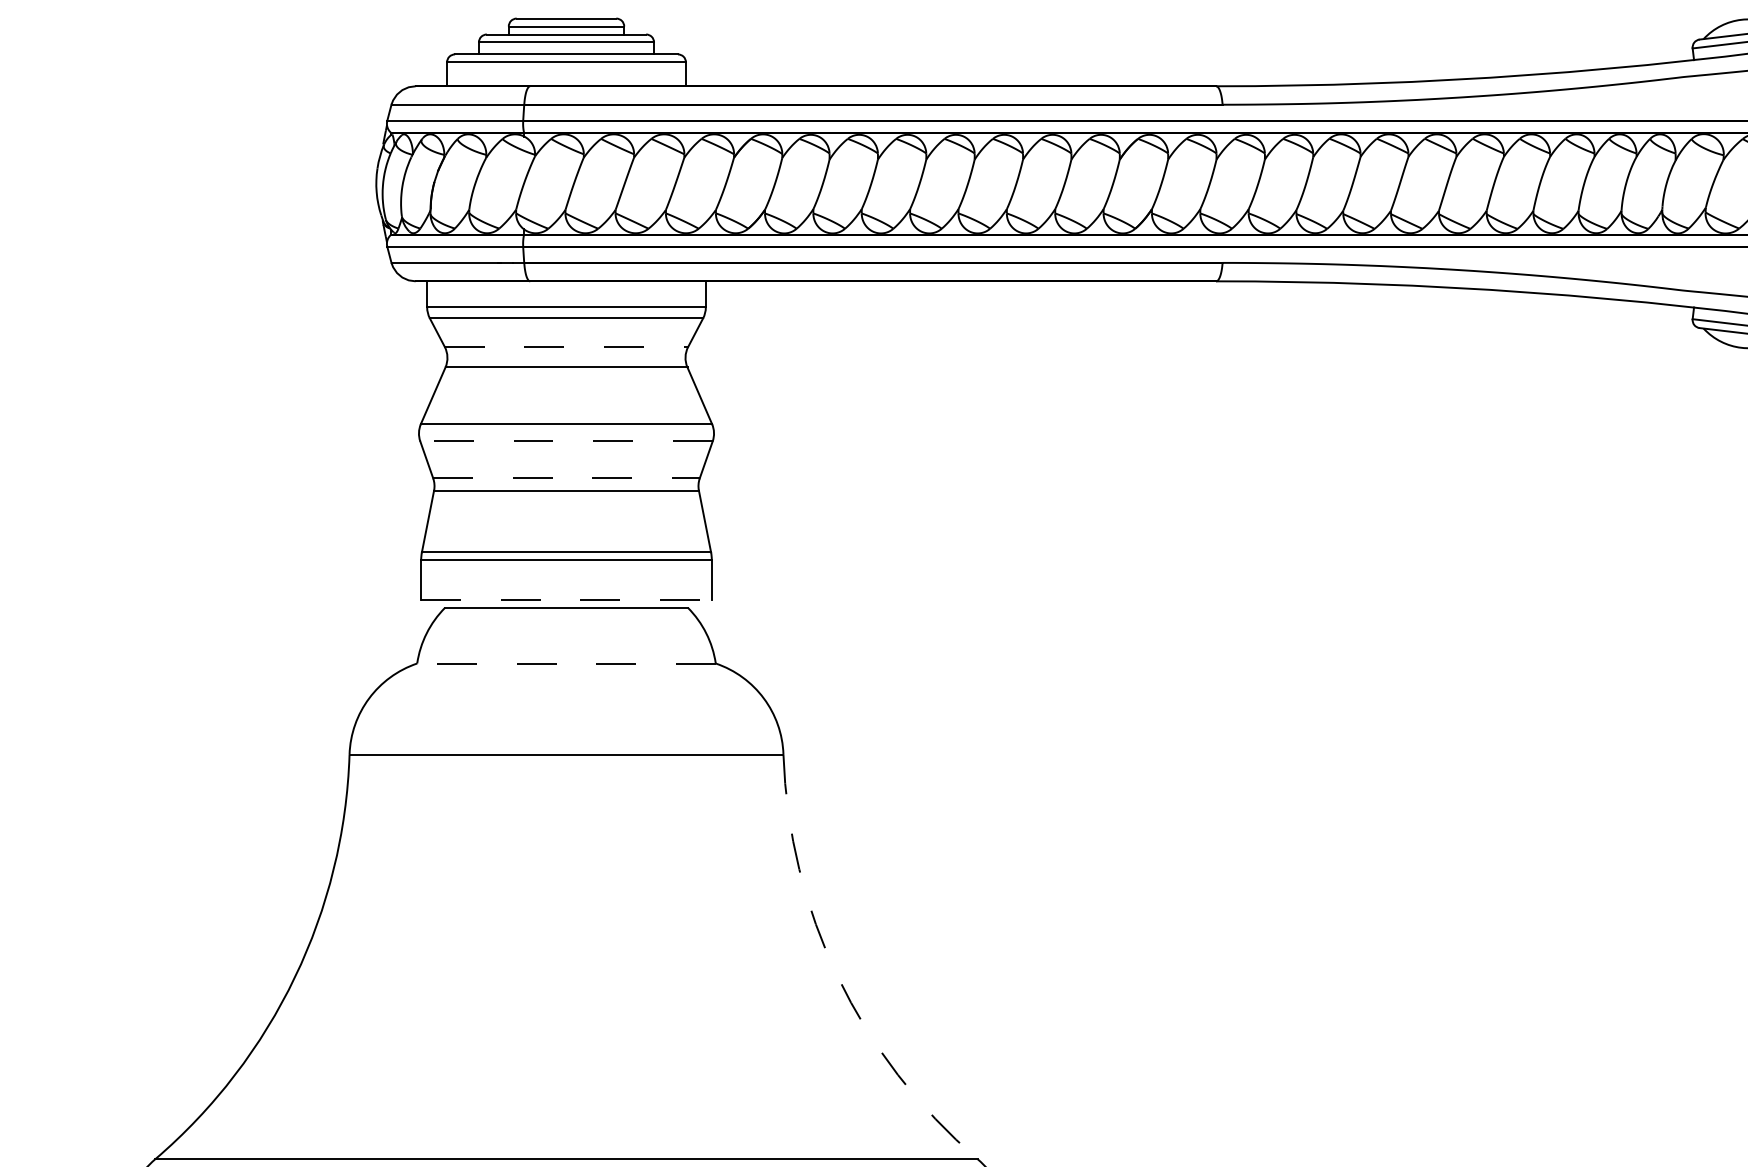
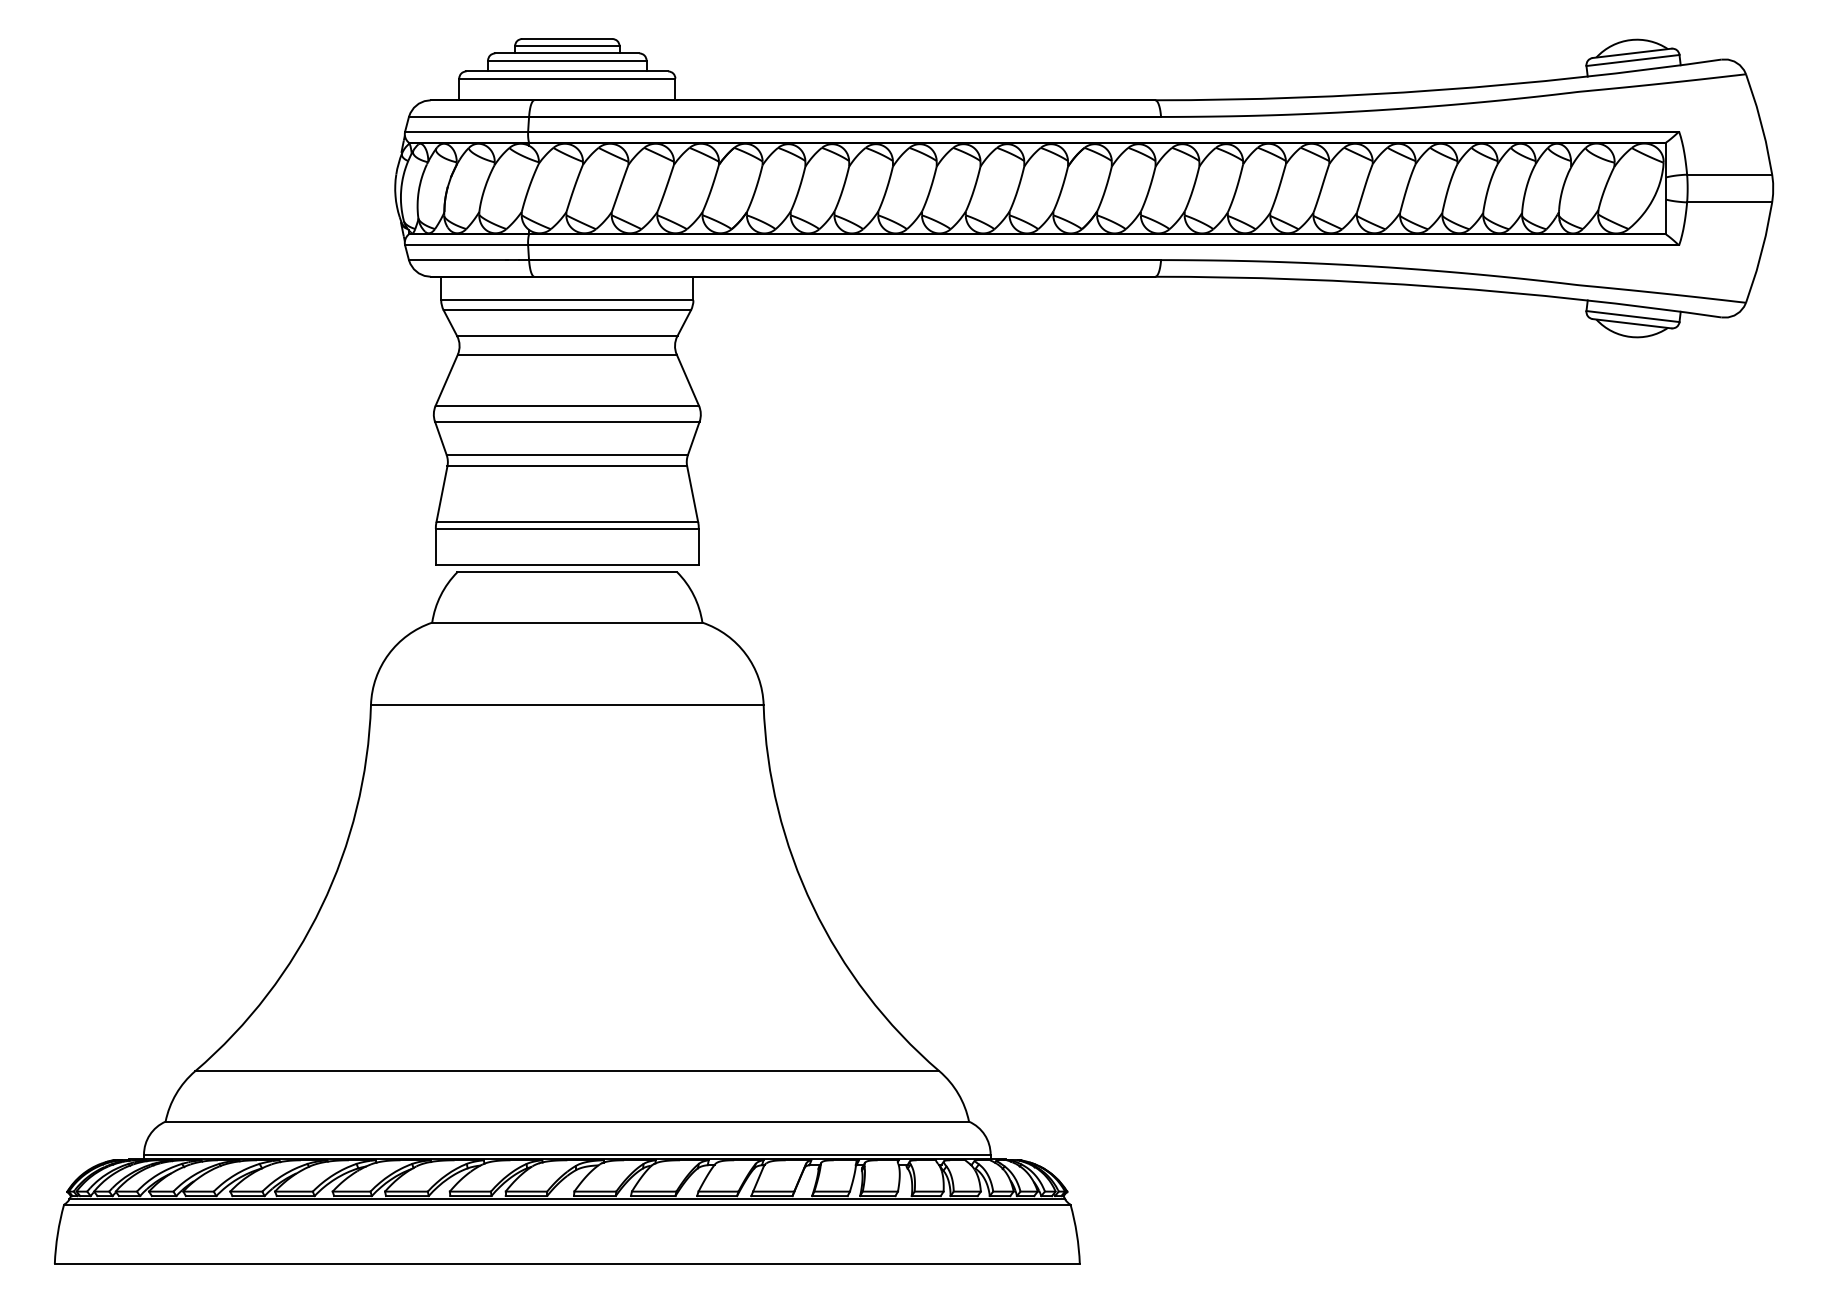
line: (566, 347) -> (567, 336), dashed -> solid
line: (565, 441) -> (566, 421), dashed -> solid
line: (566, 477) -> (567, 454), dashed -> solid
line: (566, 600) -> (567, 565), dashed -> solid
line: (565, 663) -> (566, 622), dashed -> solid
arc: (838, 977) -> (813, 906), dashed -> solid

